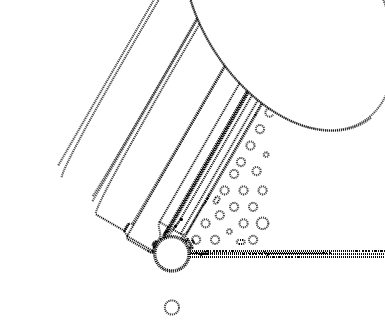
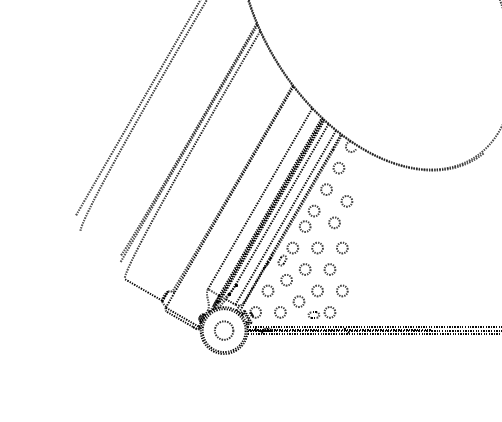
circle: (265, 154) -> (346, 201), size x1.67
circle: (262, 222) -> (342, 290), size x0.71
circle: (228, 231) -> (298, 301), size x1.67
circle: (172, 307) -> (224, 330), moved

